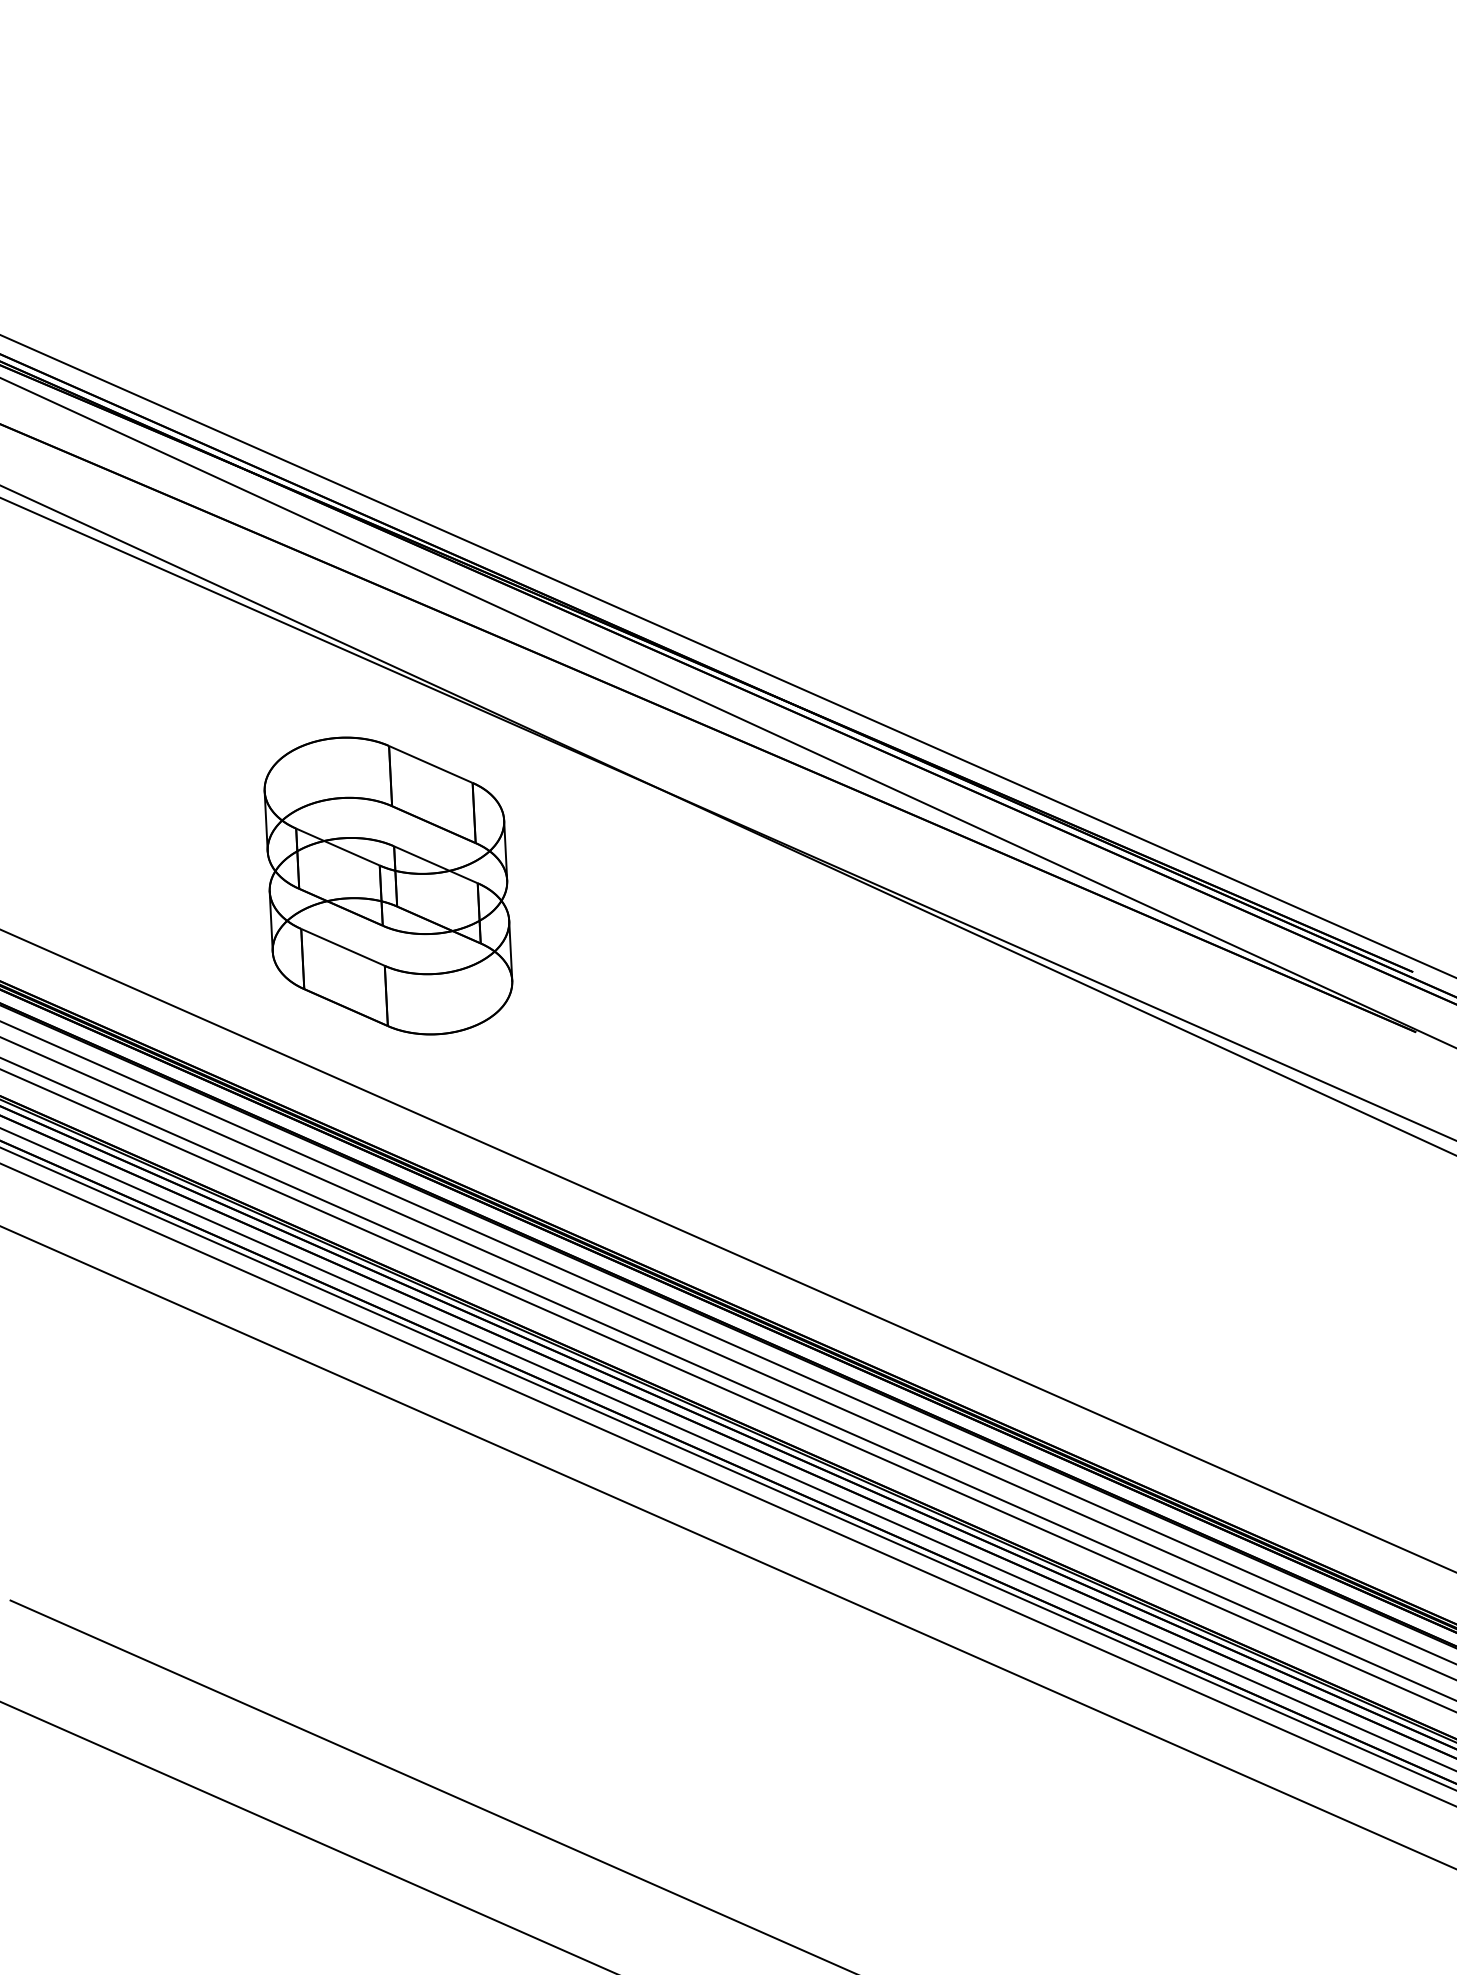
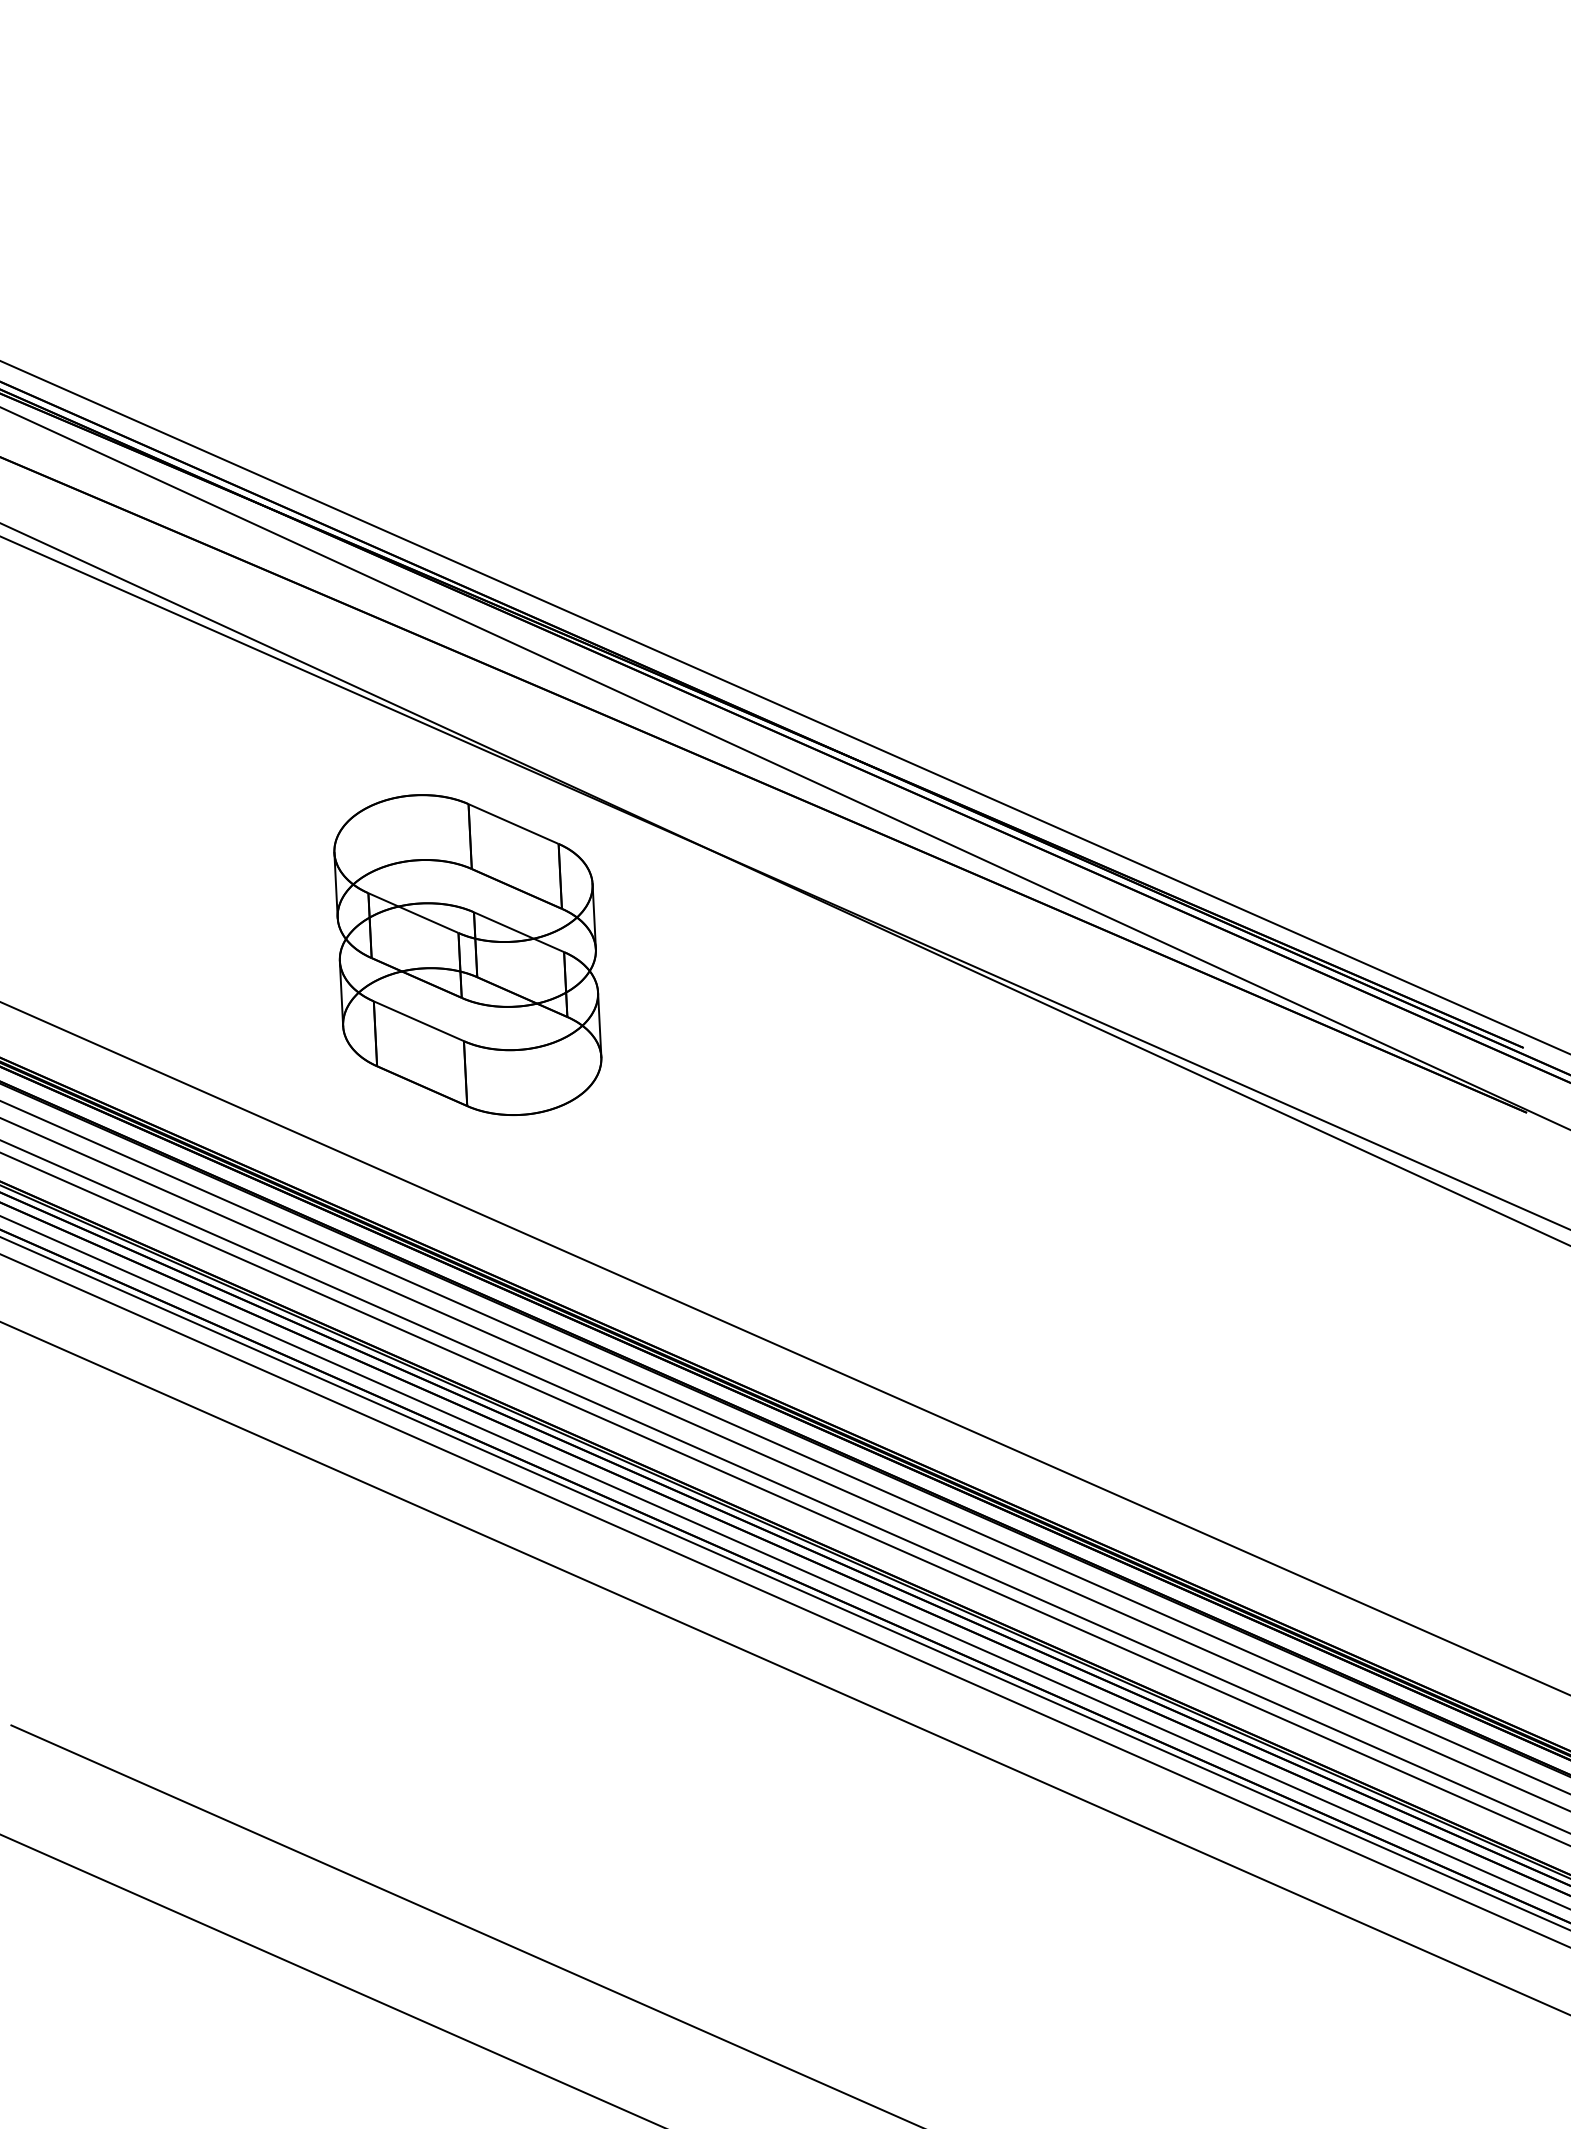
part: (388, 885) -> (467, 954), moved

